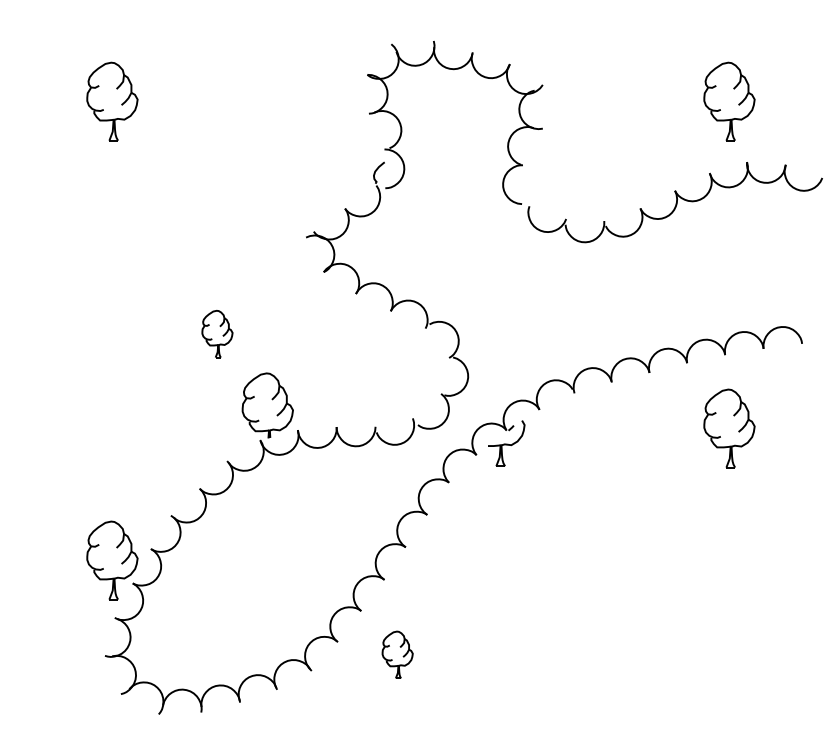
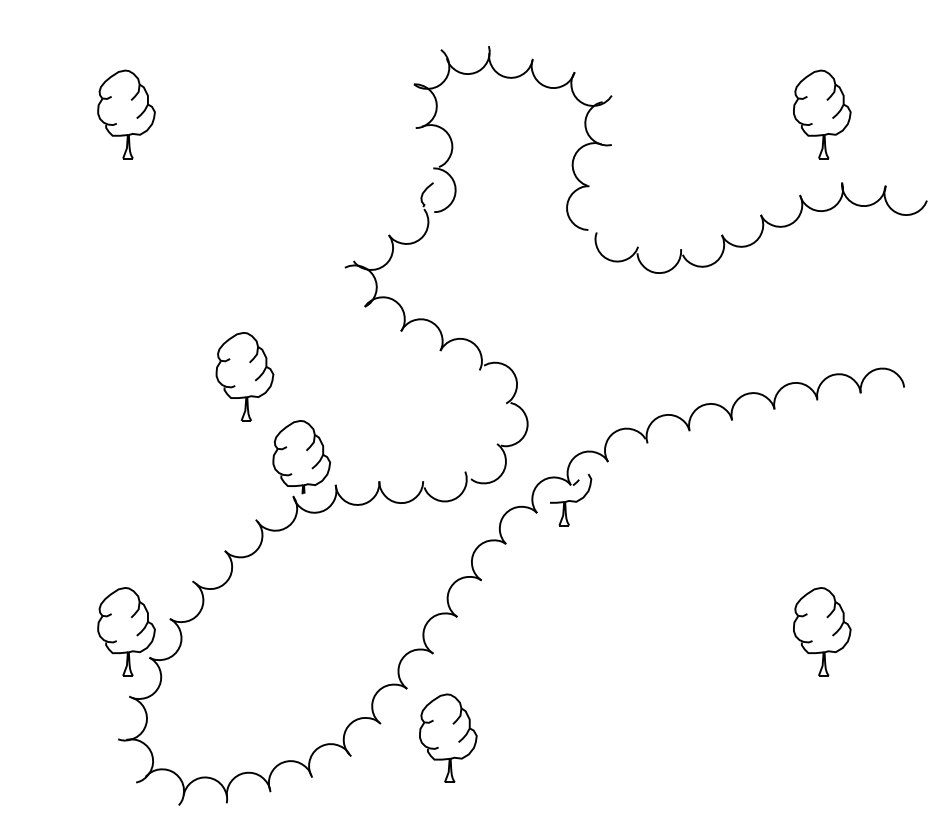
part: (217, 333) -> (245, 375), size x1.67
part: (729, 428) -> (822, 631), moved
part: (397, 654) -> (447, 737), size x1.67

